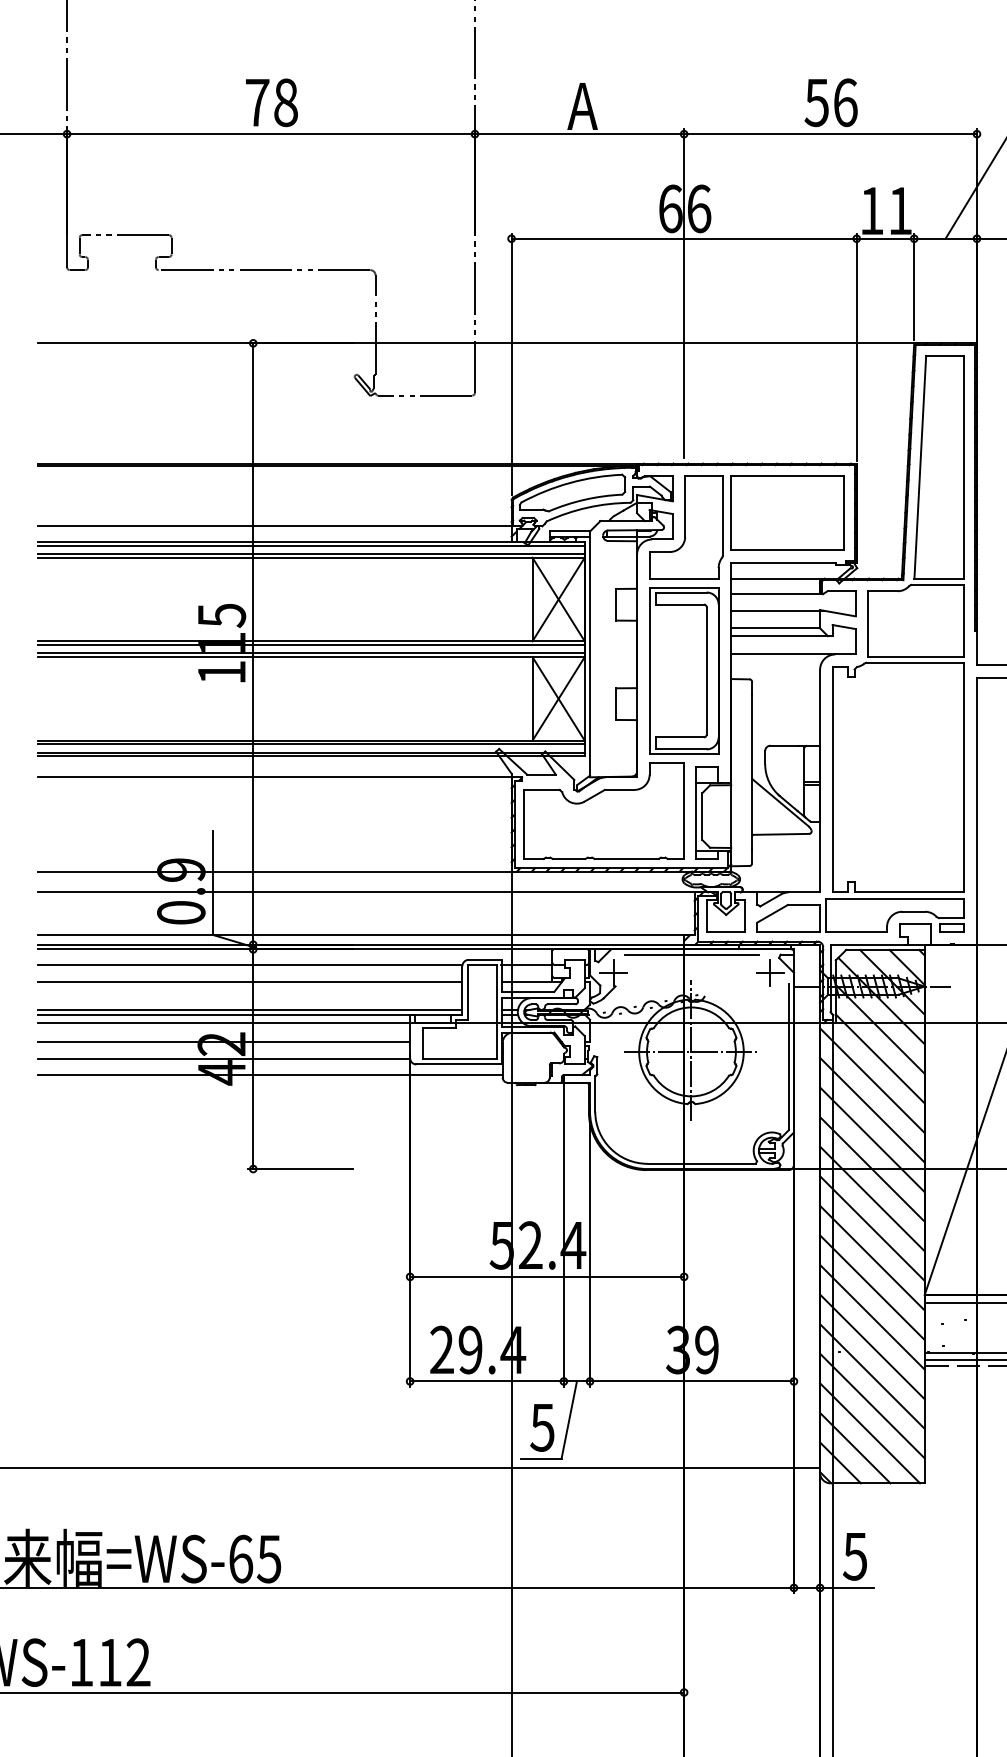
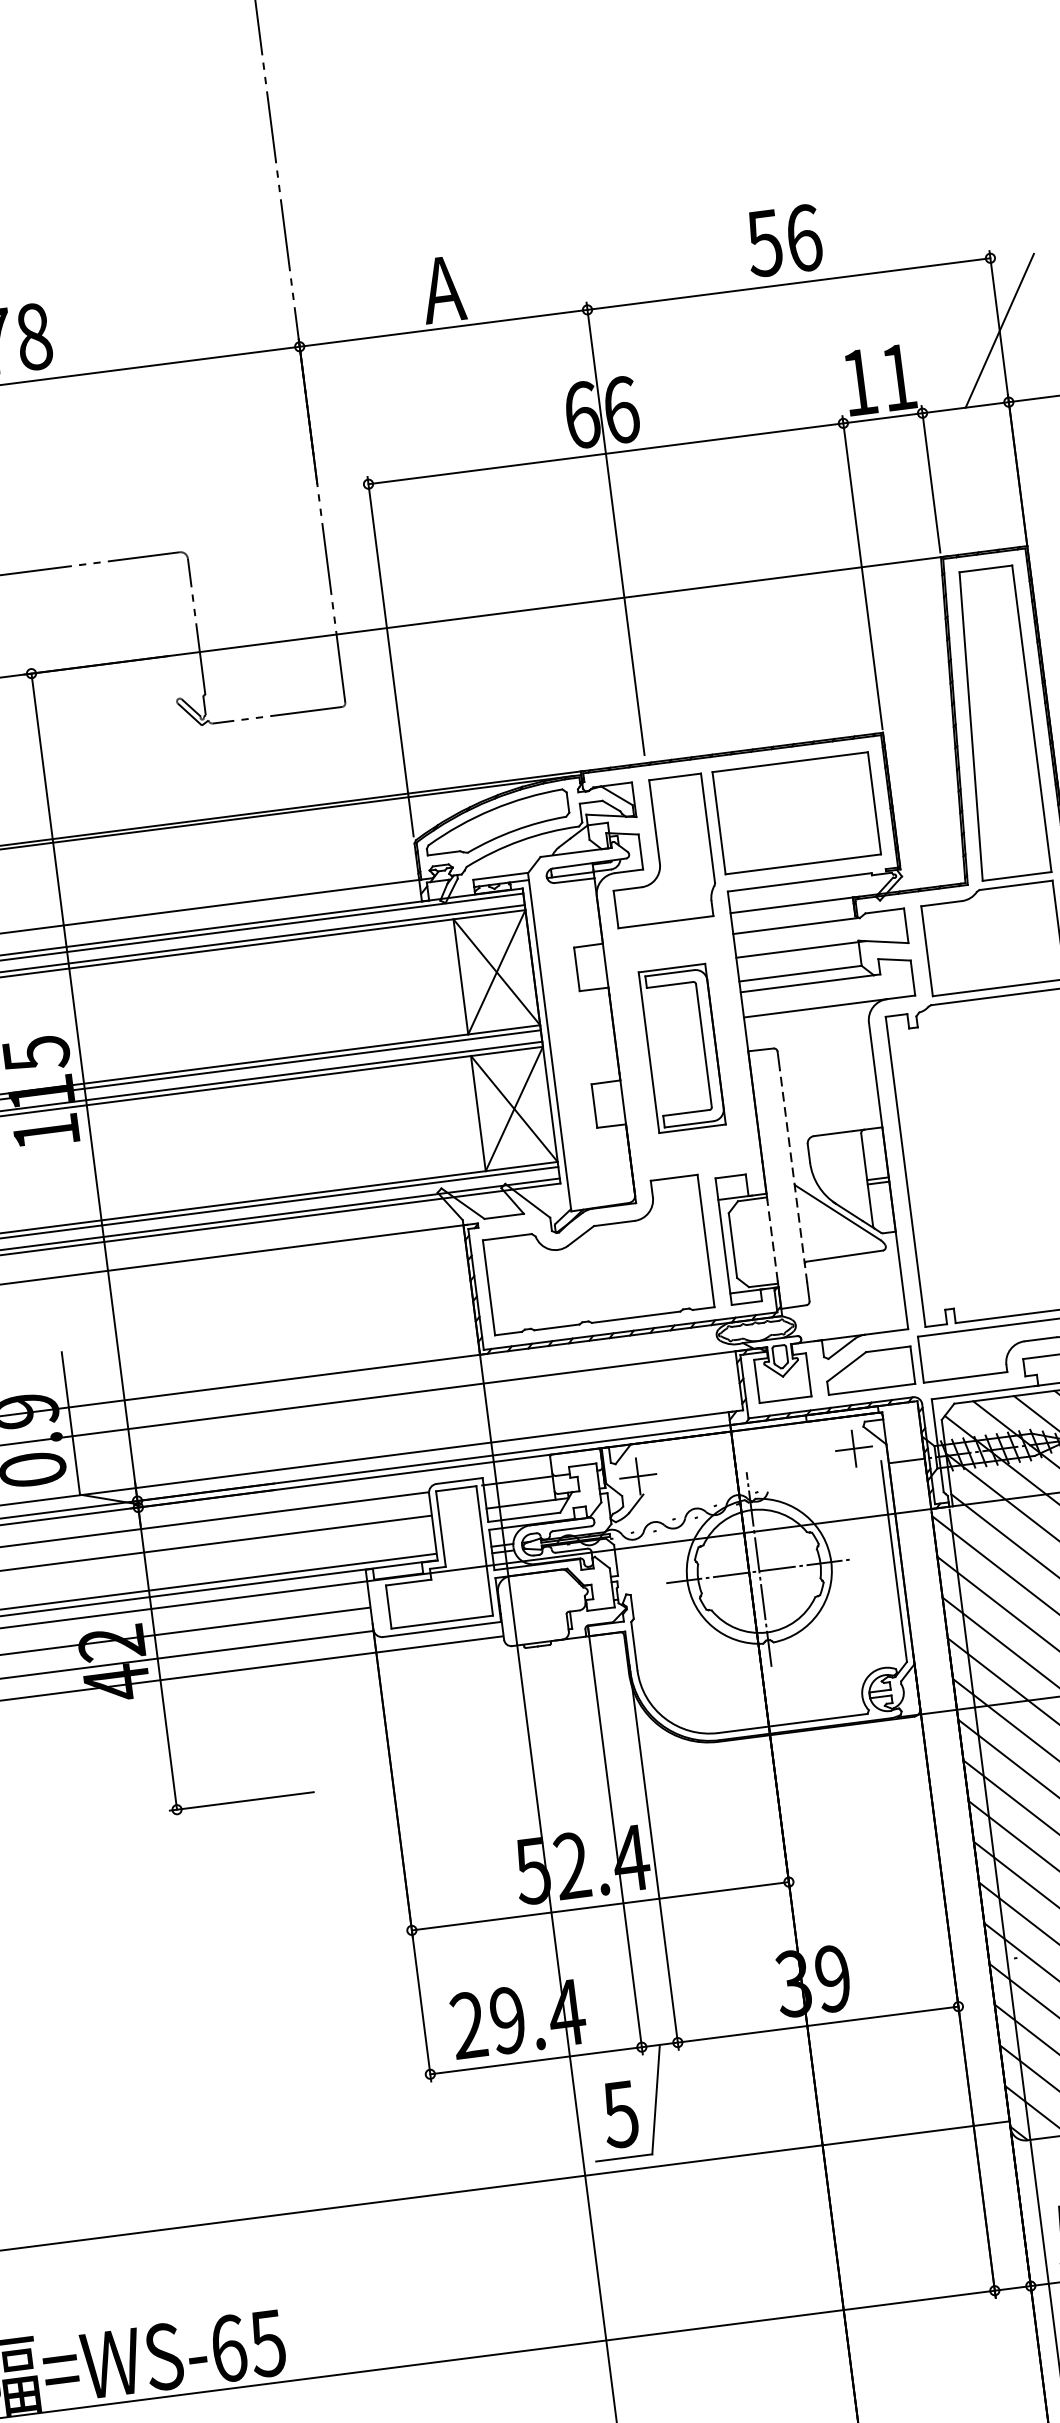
part: (684, 670) -> (682, 1047), size x0.7
line: (752, 772) -> (794, 1176), solid -> dashed
line: (731, 816) -> (772, 1240), solid -> dashed
line: (691, 954) -> (742, 1437), removed

